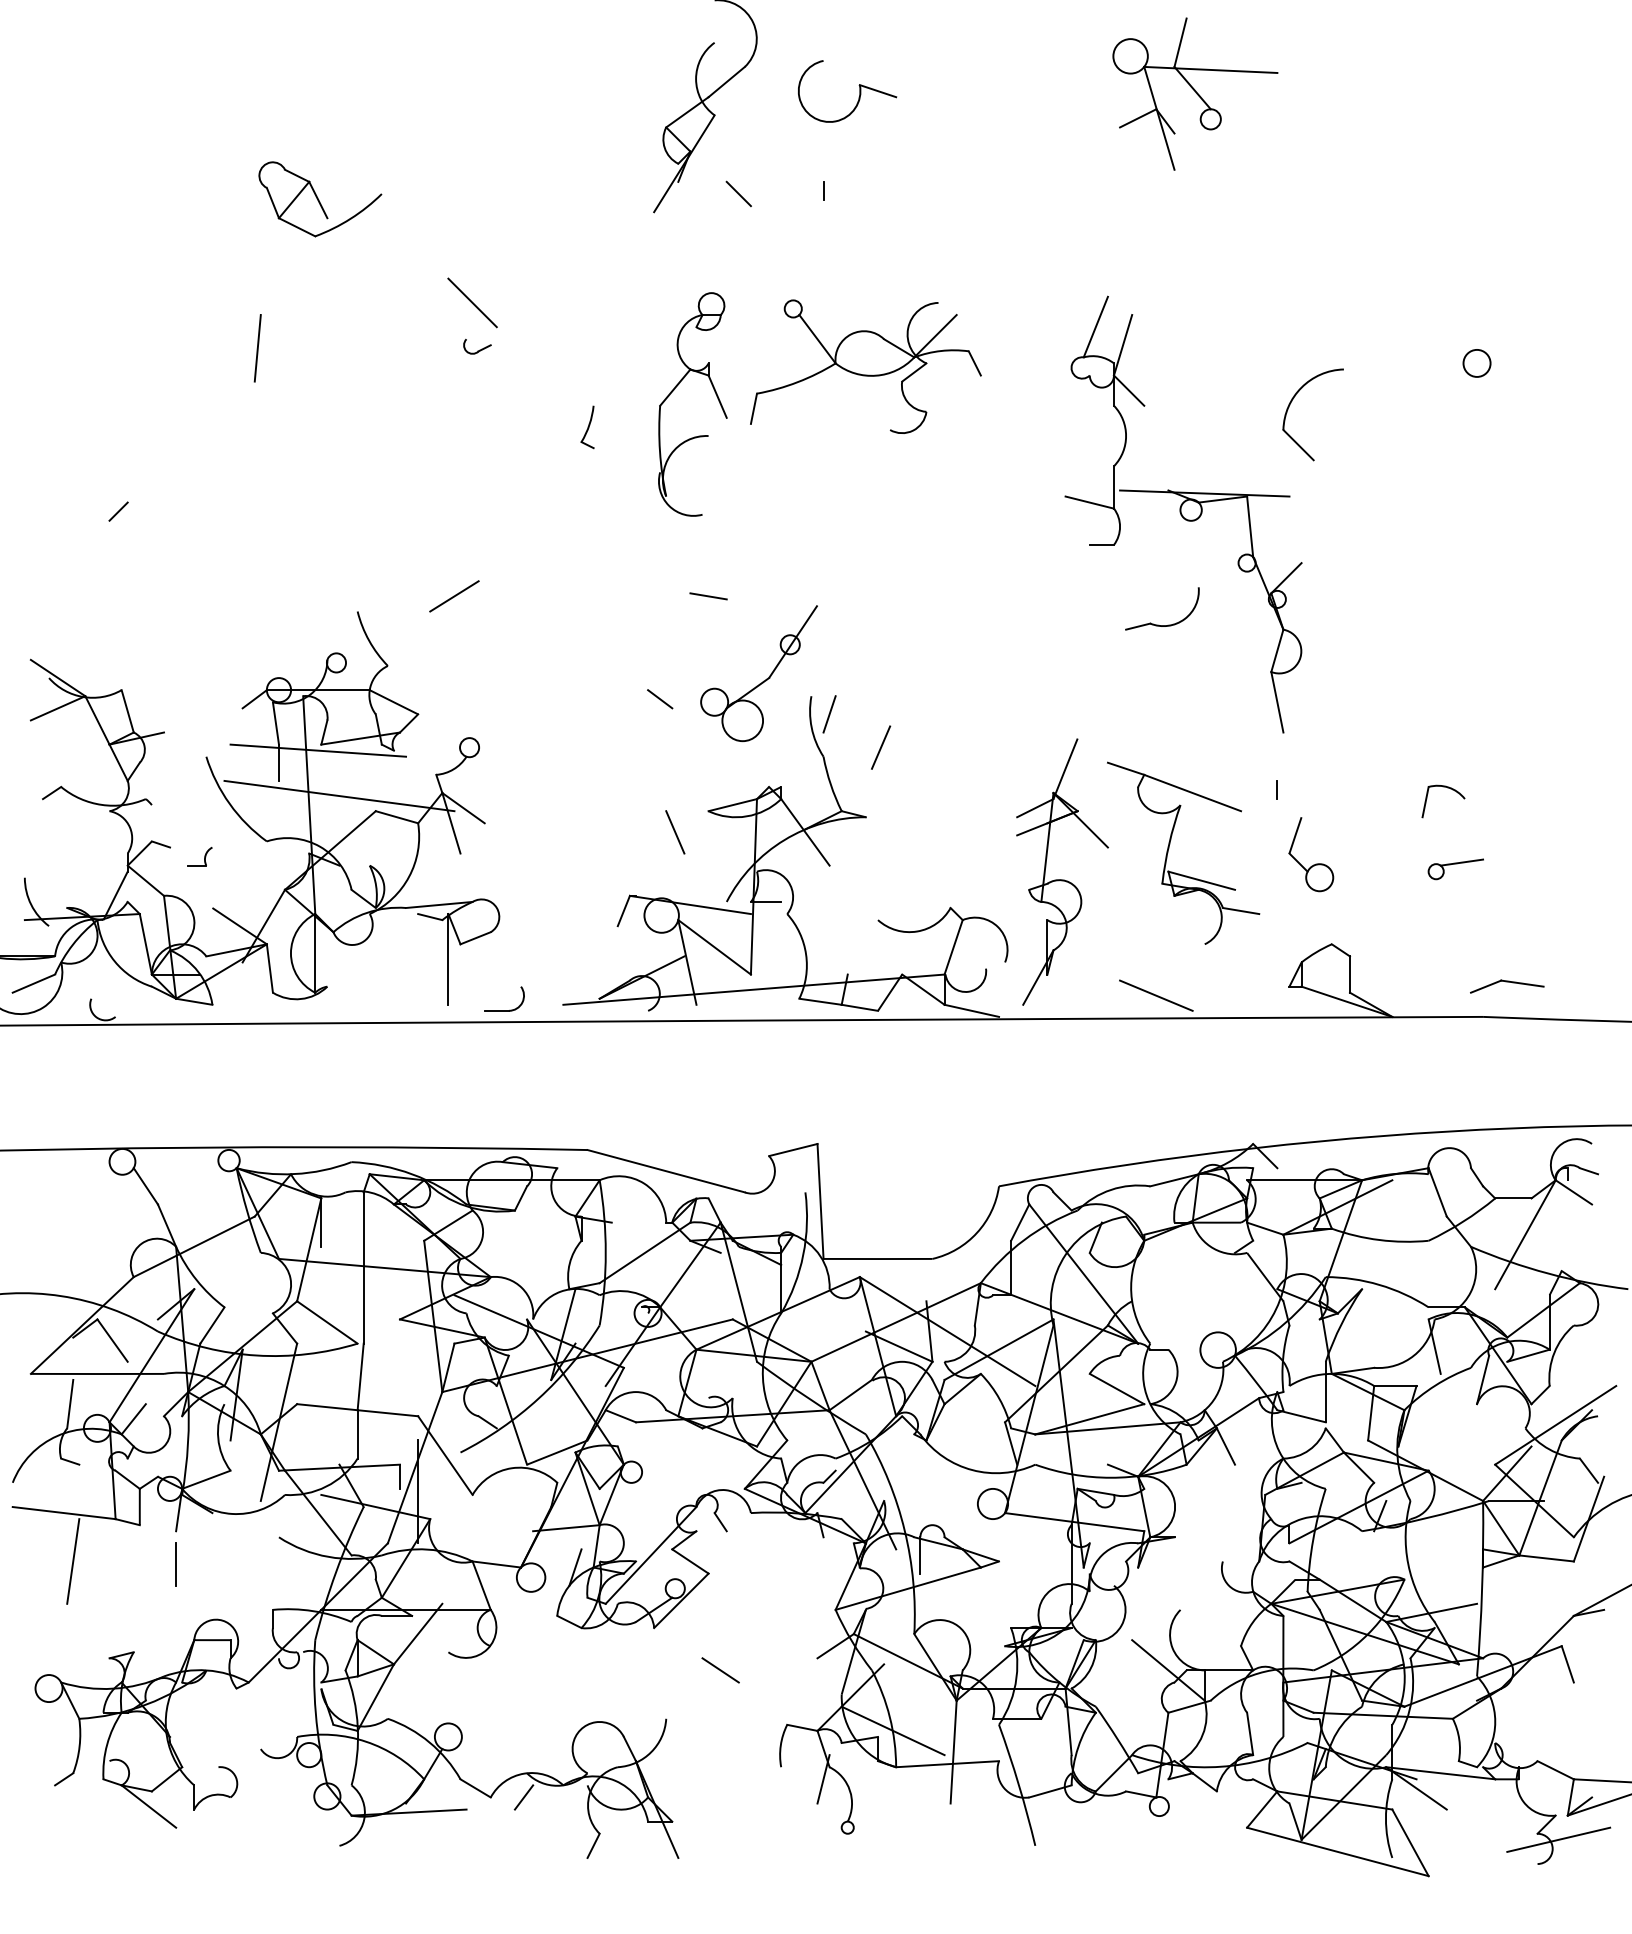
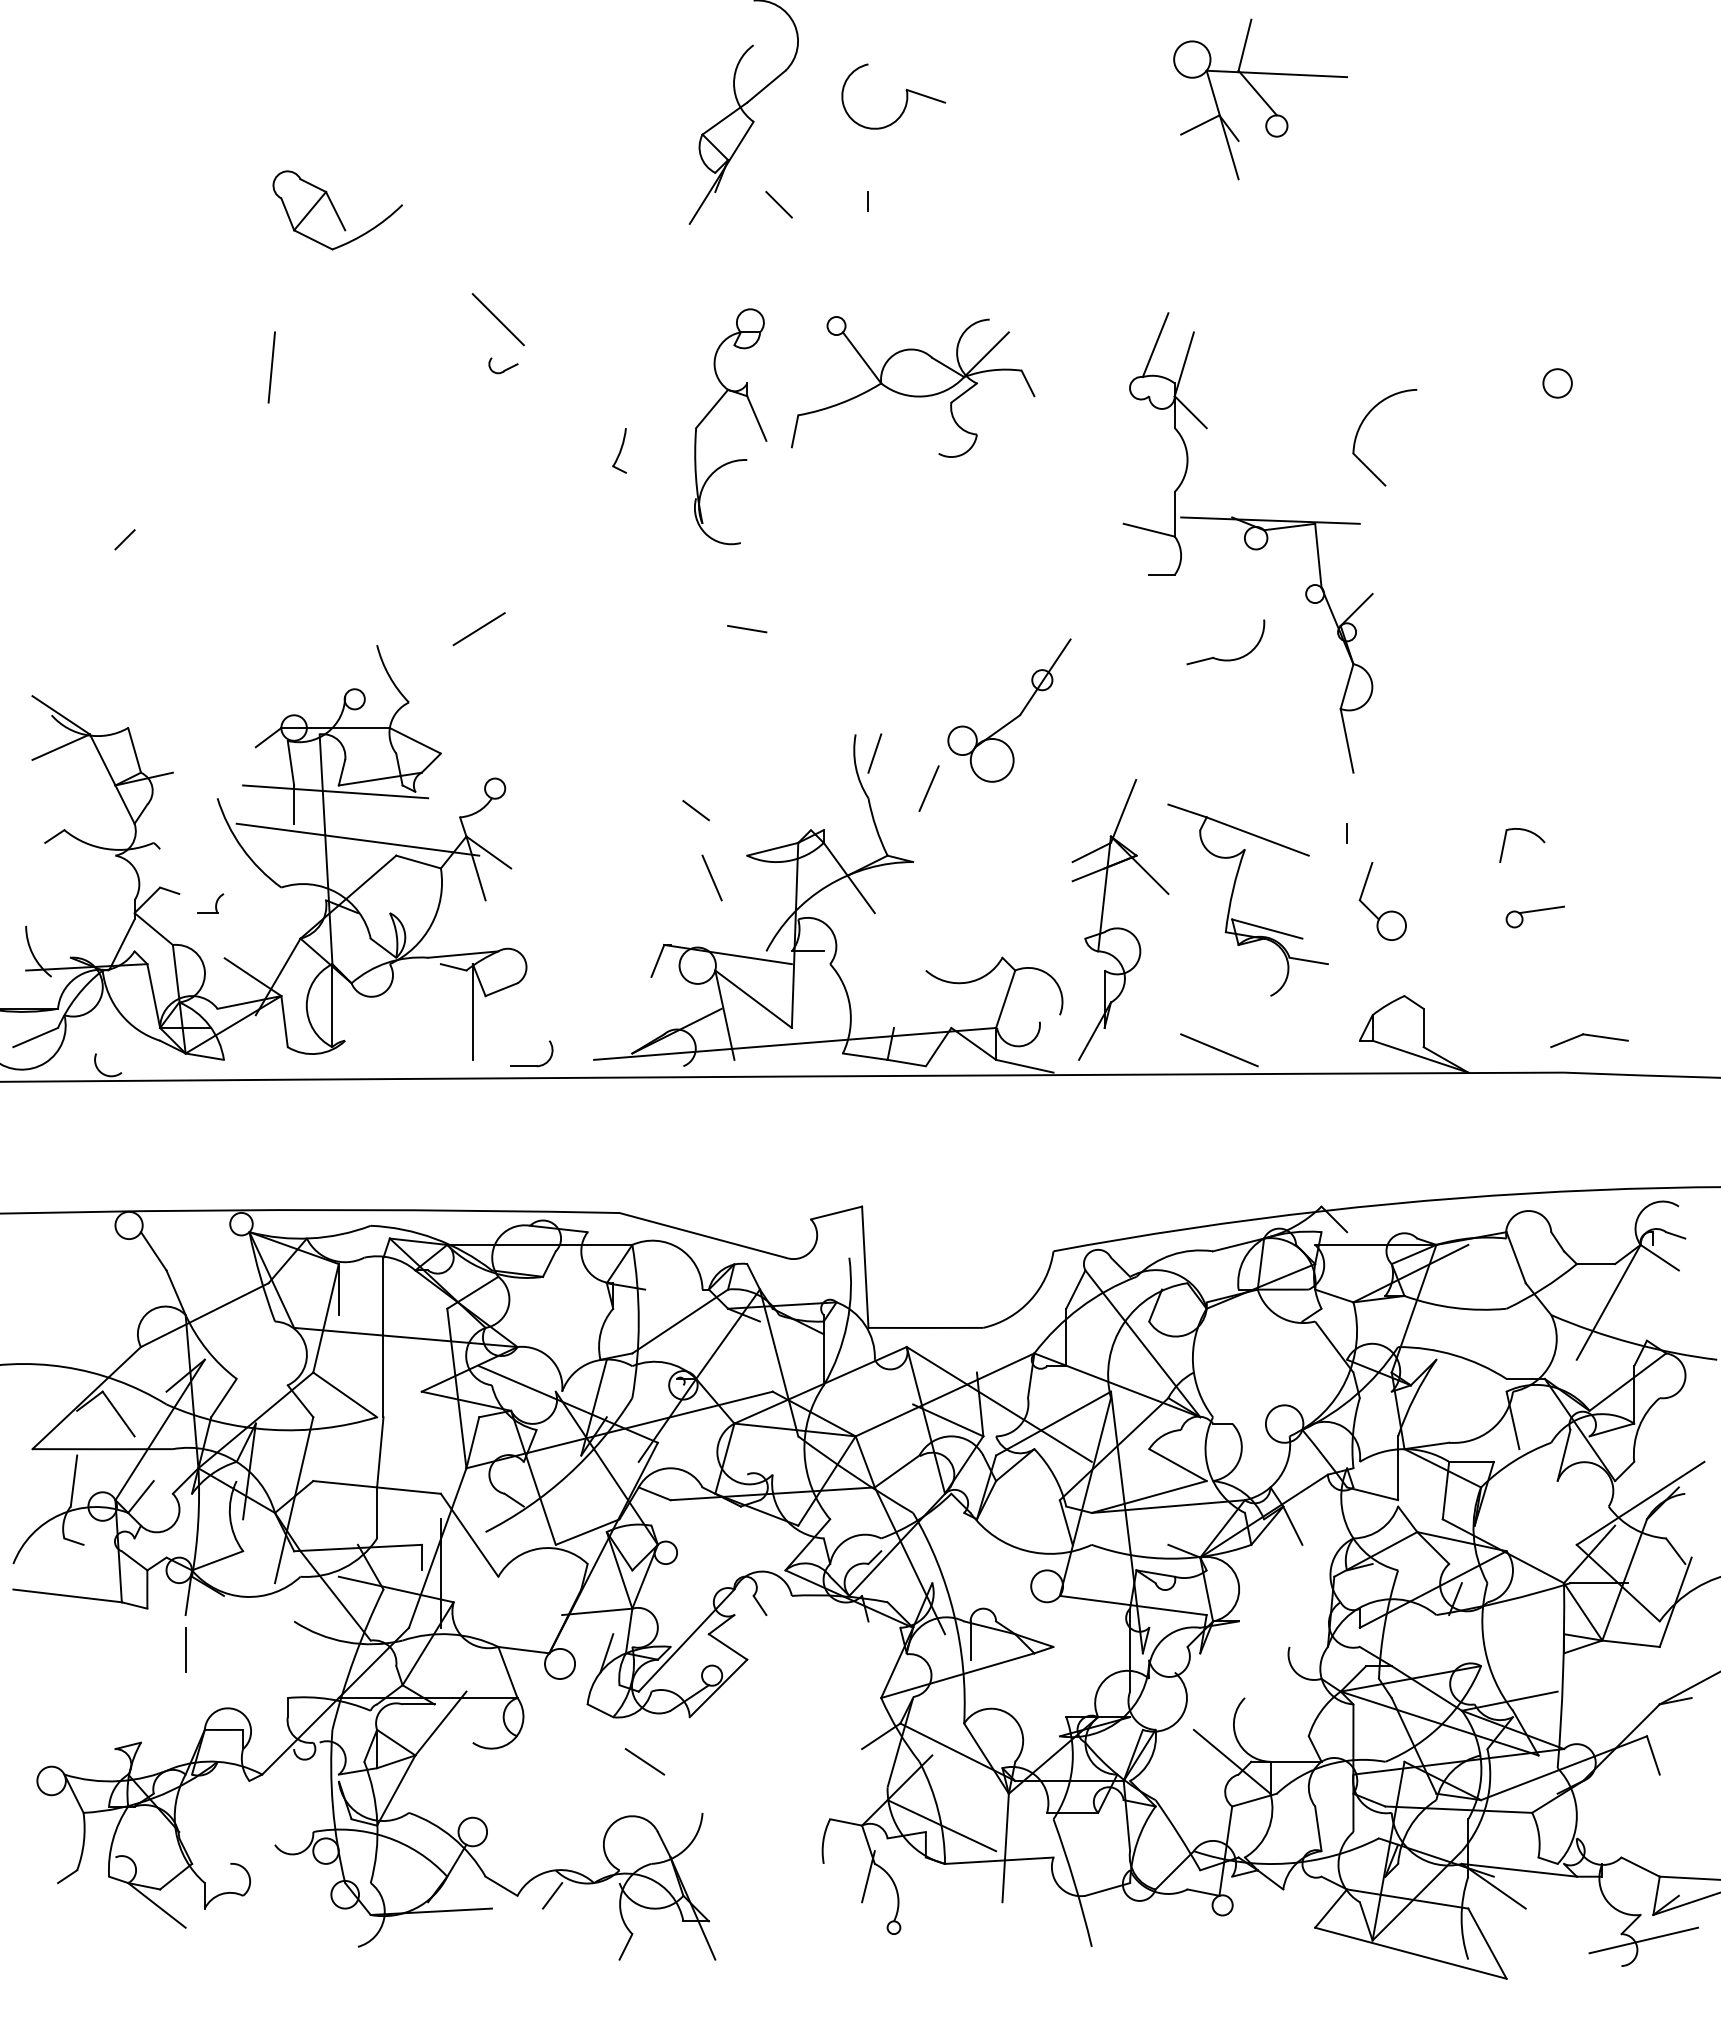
part: (762, 681) -> (1013, 718), moved
line: (659, 699) -> (695, 810), moved
line: (72, 1561) -> (76, 1646), removed
line: (720, 1670) -> (644, 1761), moved

